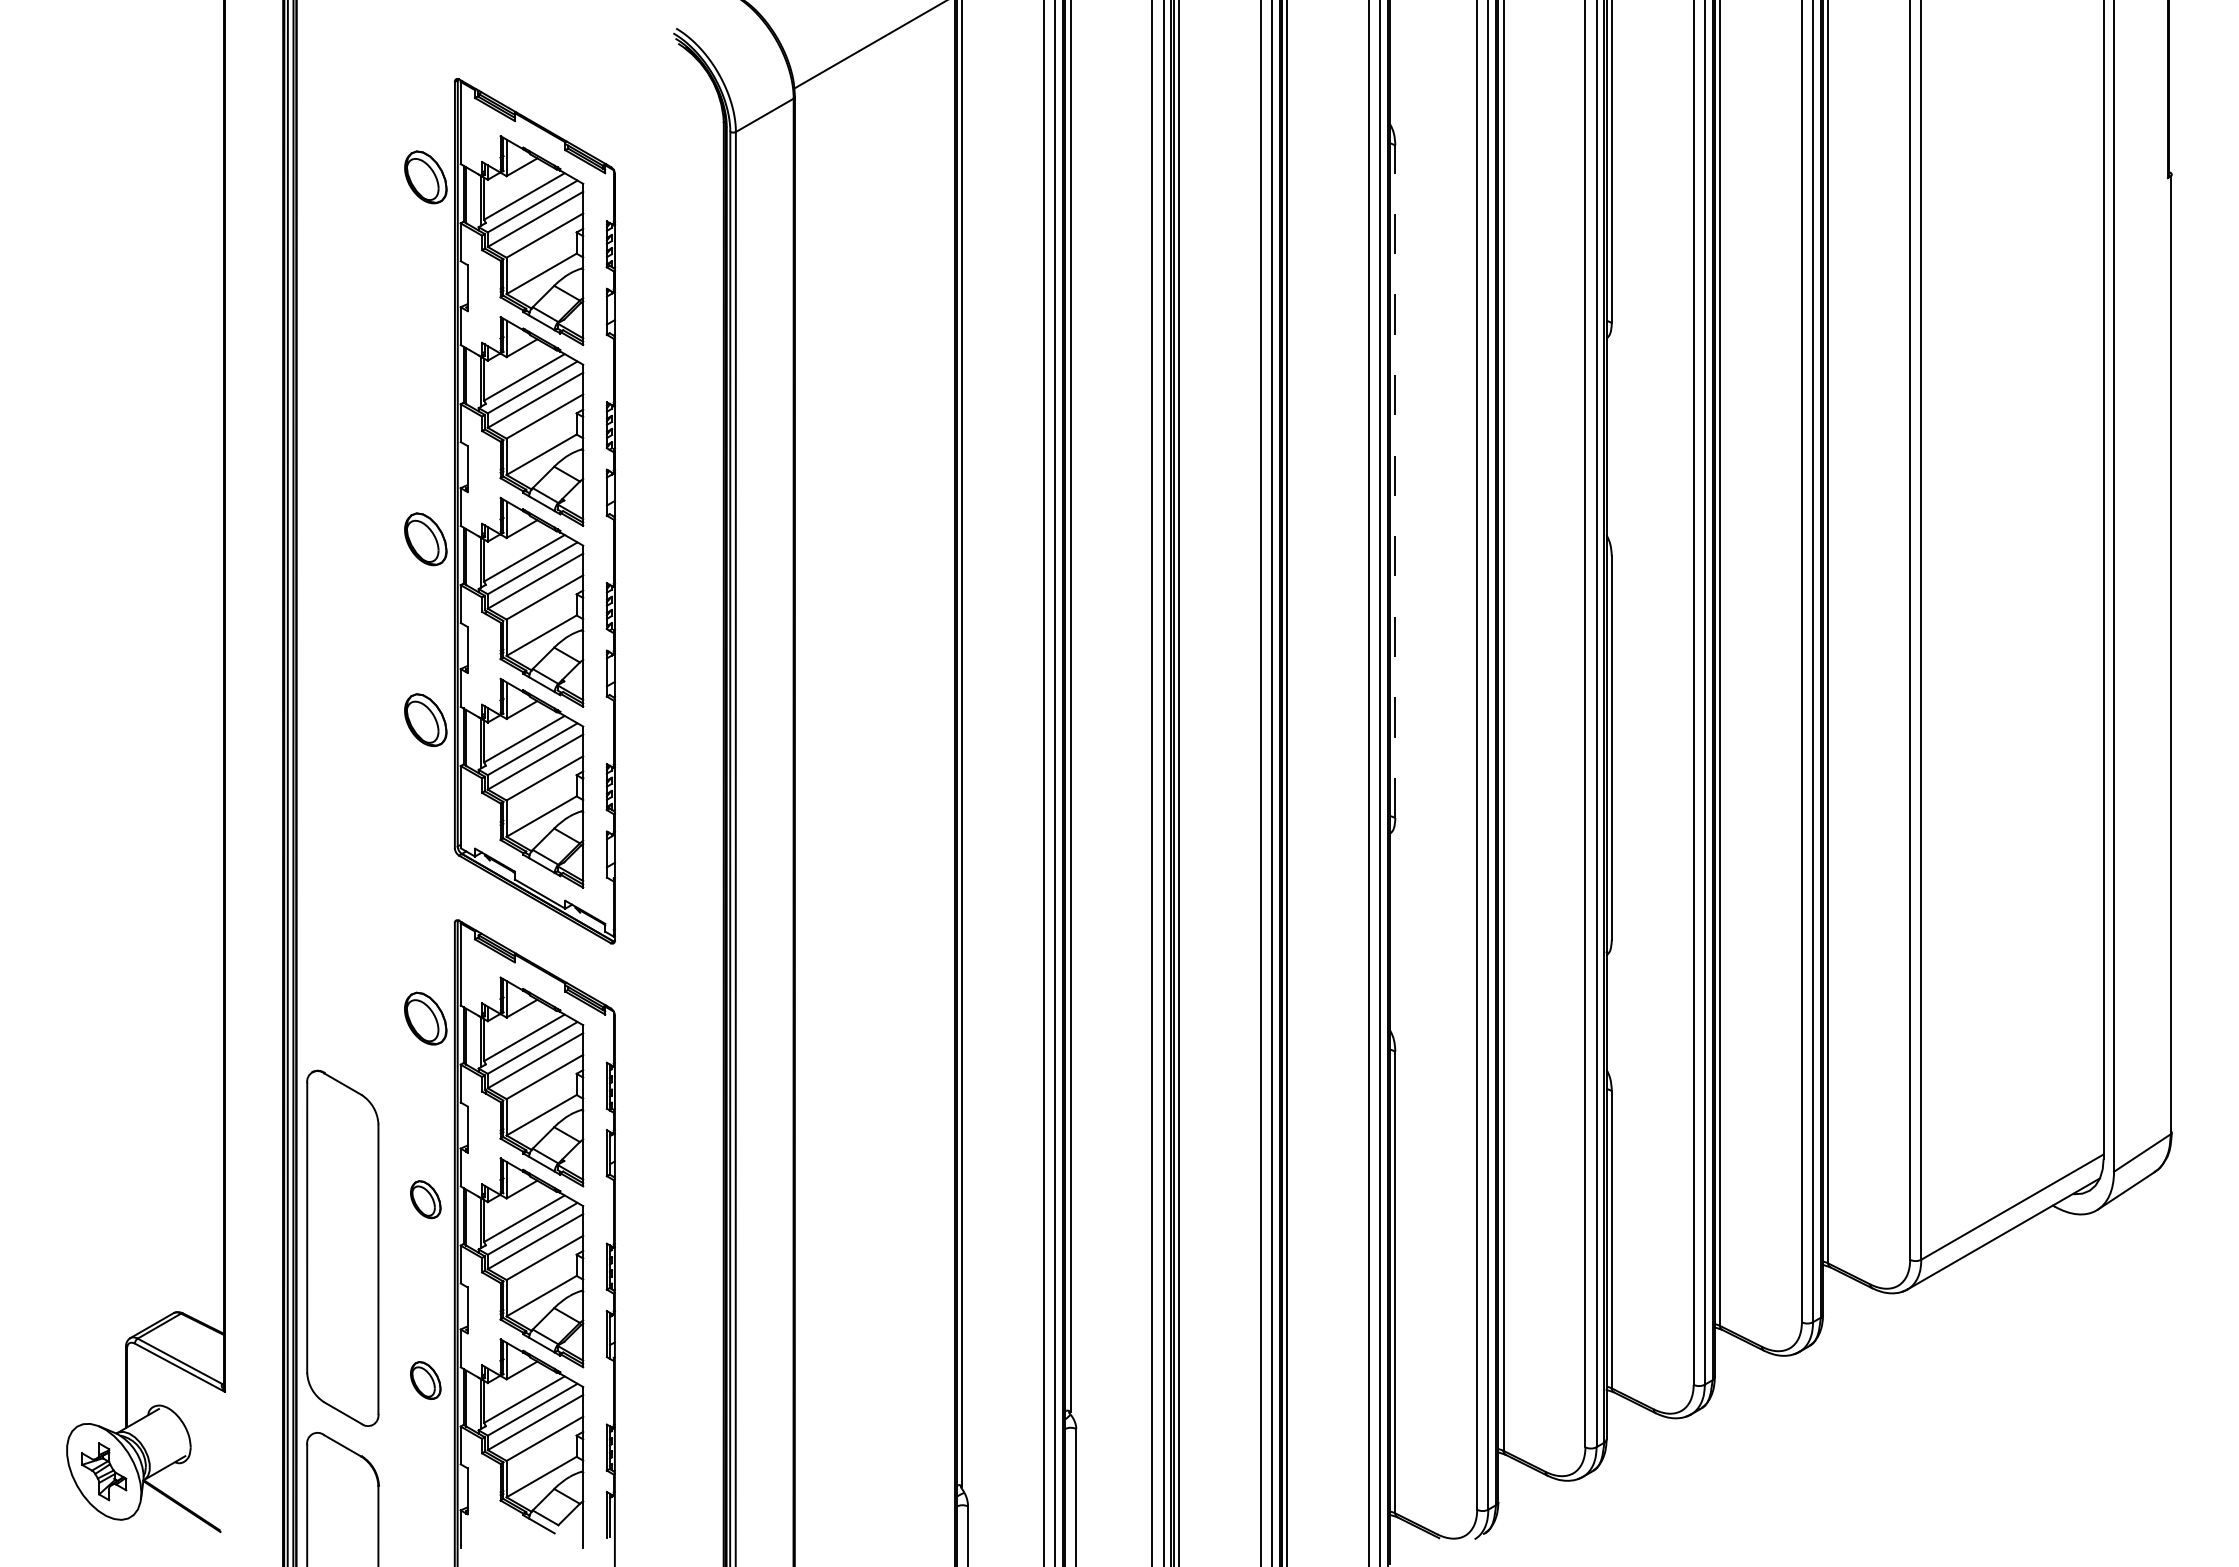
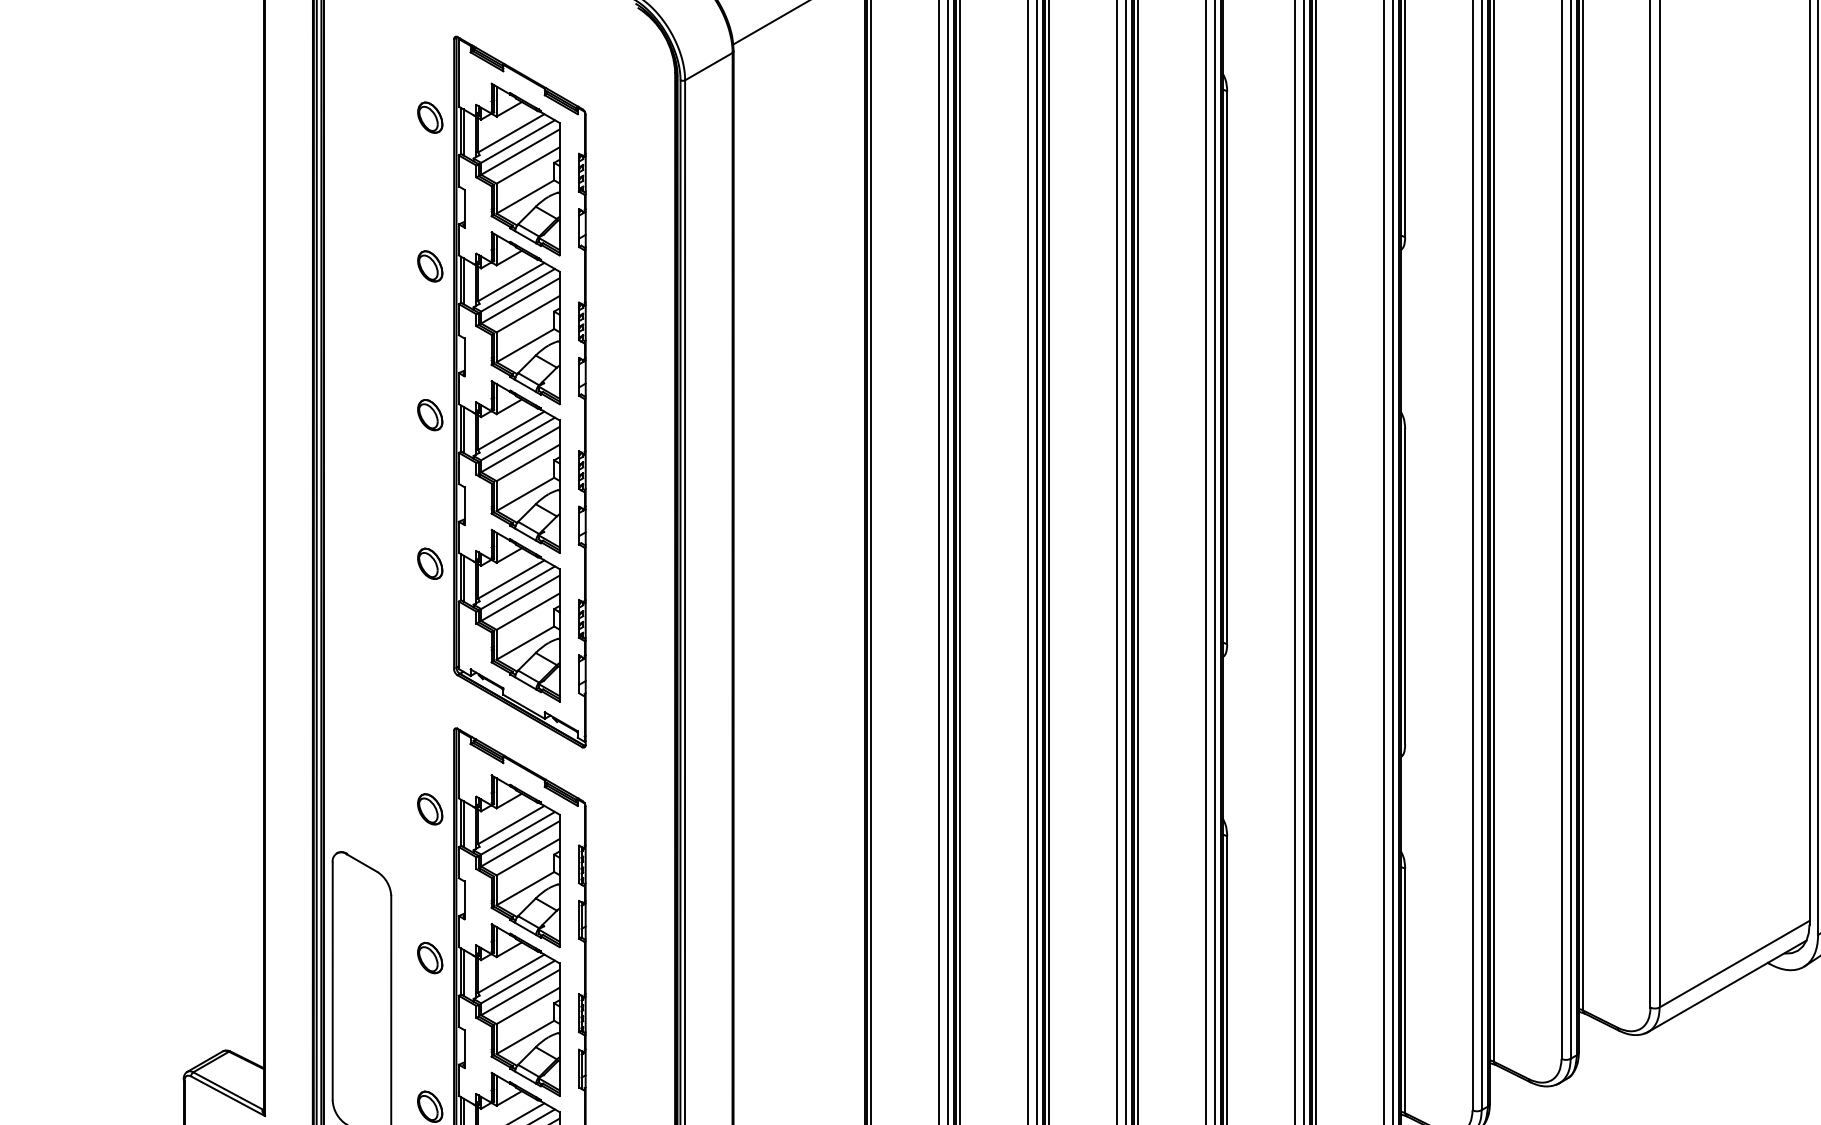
part: (425, 177) -> (429, 117), size x0.71
part: (425, 357) -> (429, 265), added
line: (1395, 481) -> (1227, 367), dashed -> solid
part: (425, 538) -> (429, 414), size x0.71
part: (425, 719) -> (429, 563), size x0.71
part: (425, 1018) -> (429, 809), size x0.71

